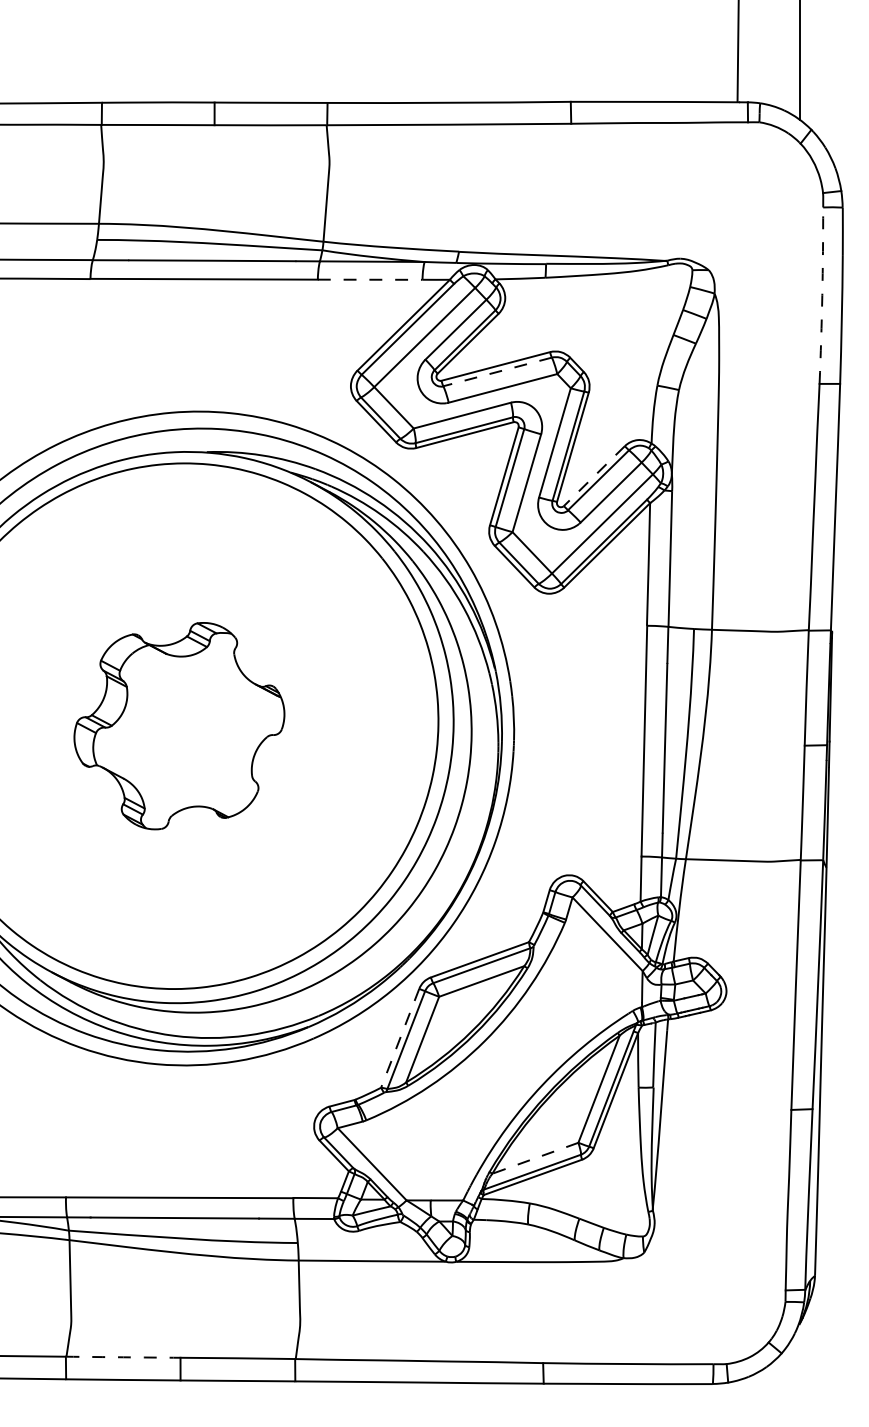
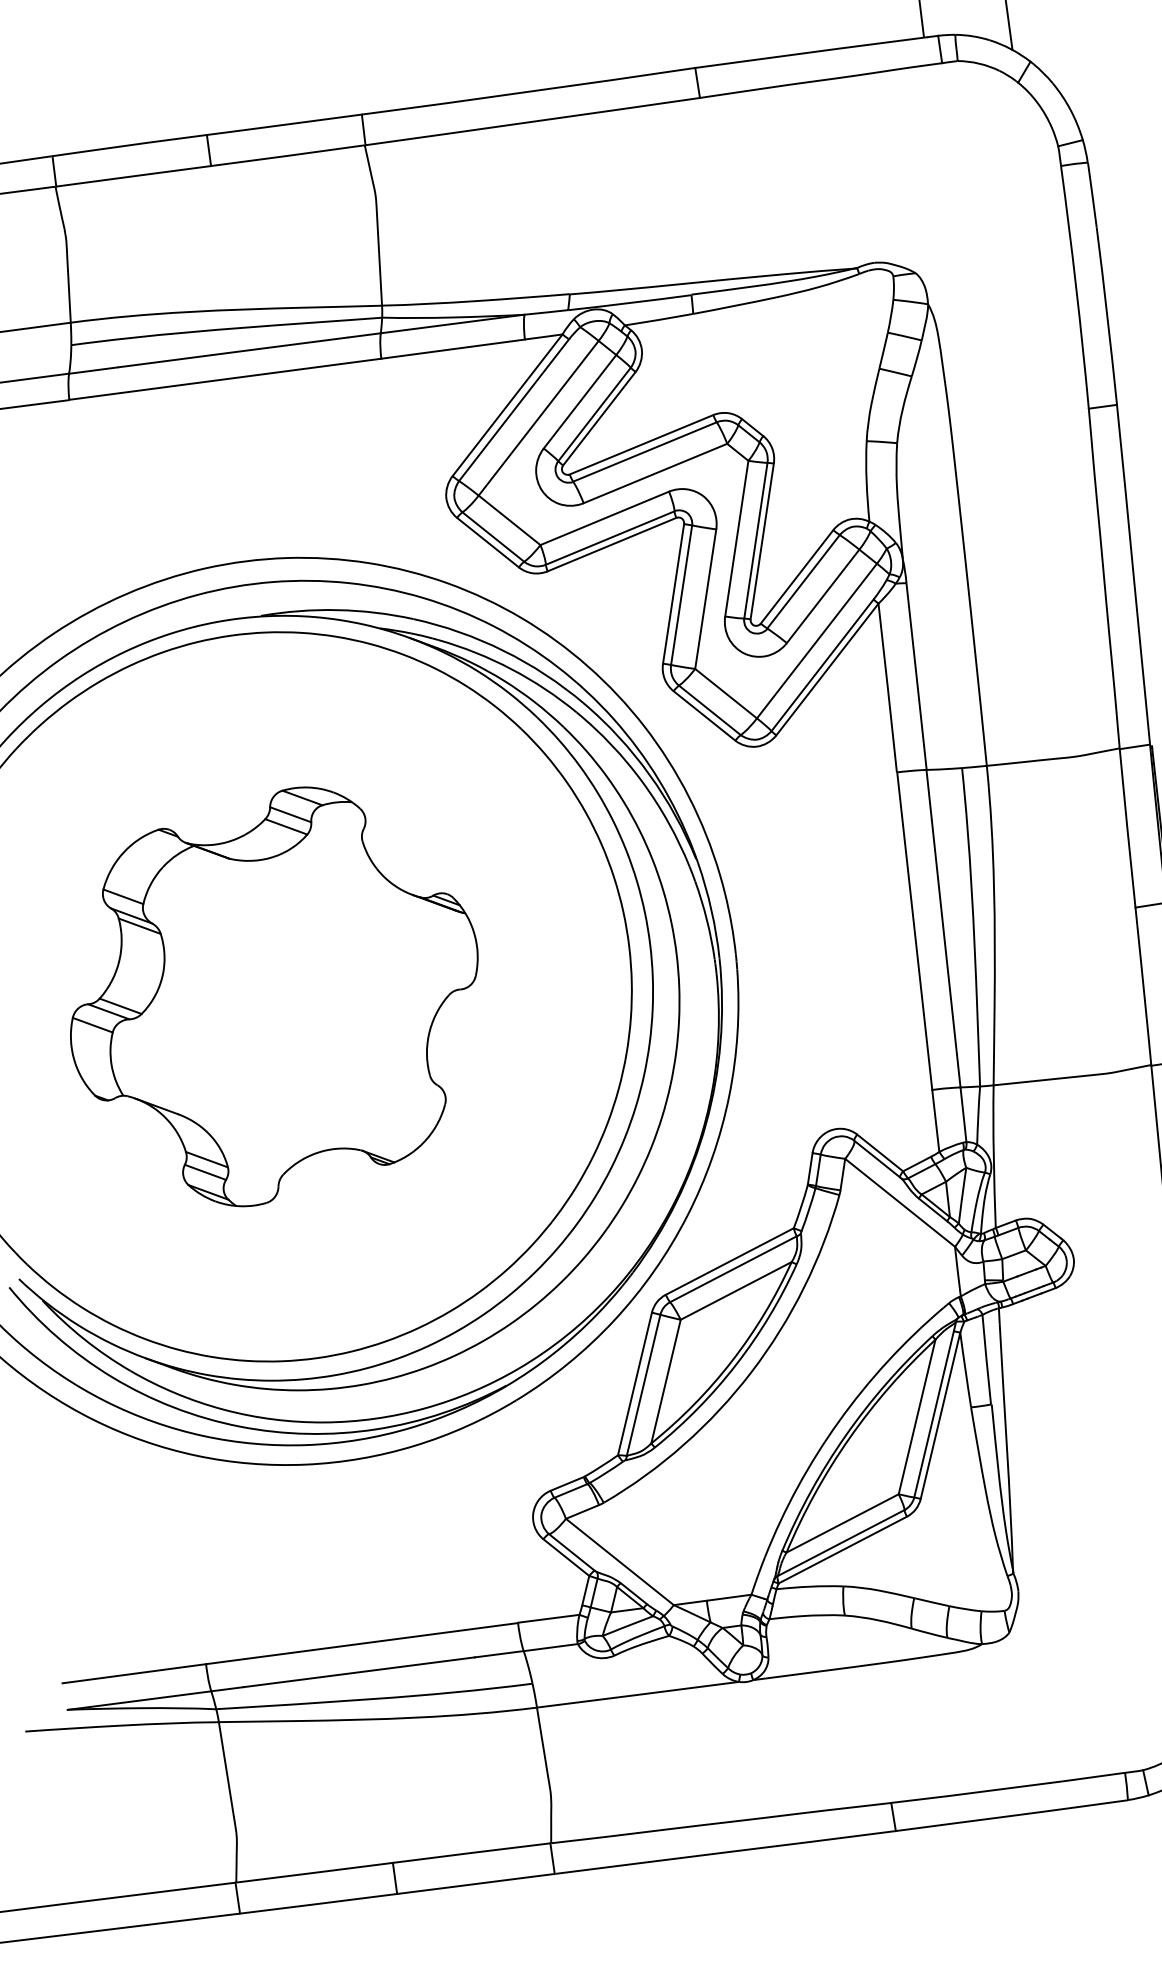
line: (370, 279) -> (453, 348), dashed -> solid
arc: (822, 295) -> (1076, 286), dashed -> solid
line: (497, 372) -> (644, 452), dashed -> solid
line: (594, 476) -> (797, 577), dashed -> solid
part: (179, 725) -> (274, 995), size x1.43
line: (400, 1038) -> (635, 1384), dashed -> solid
line: (535, 1158) -> (842, 1523), dashed -> solid
arc: (123, 1357) -> (314, 1873), dashed -> solid

